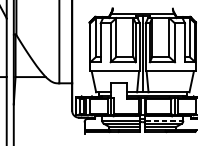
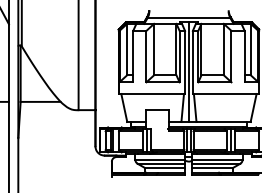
line: (165, 120) -> (218, 159), dashed -> solid

